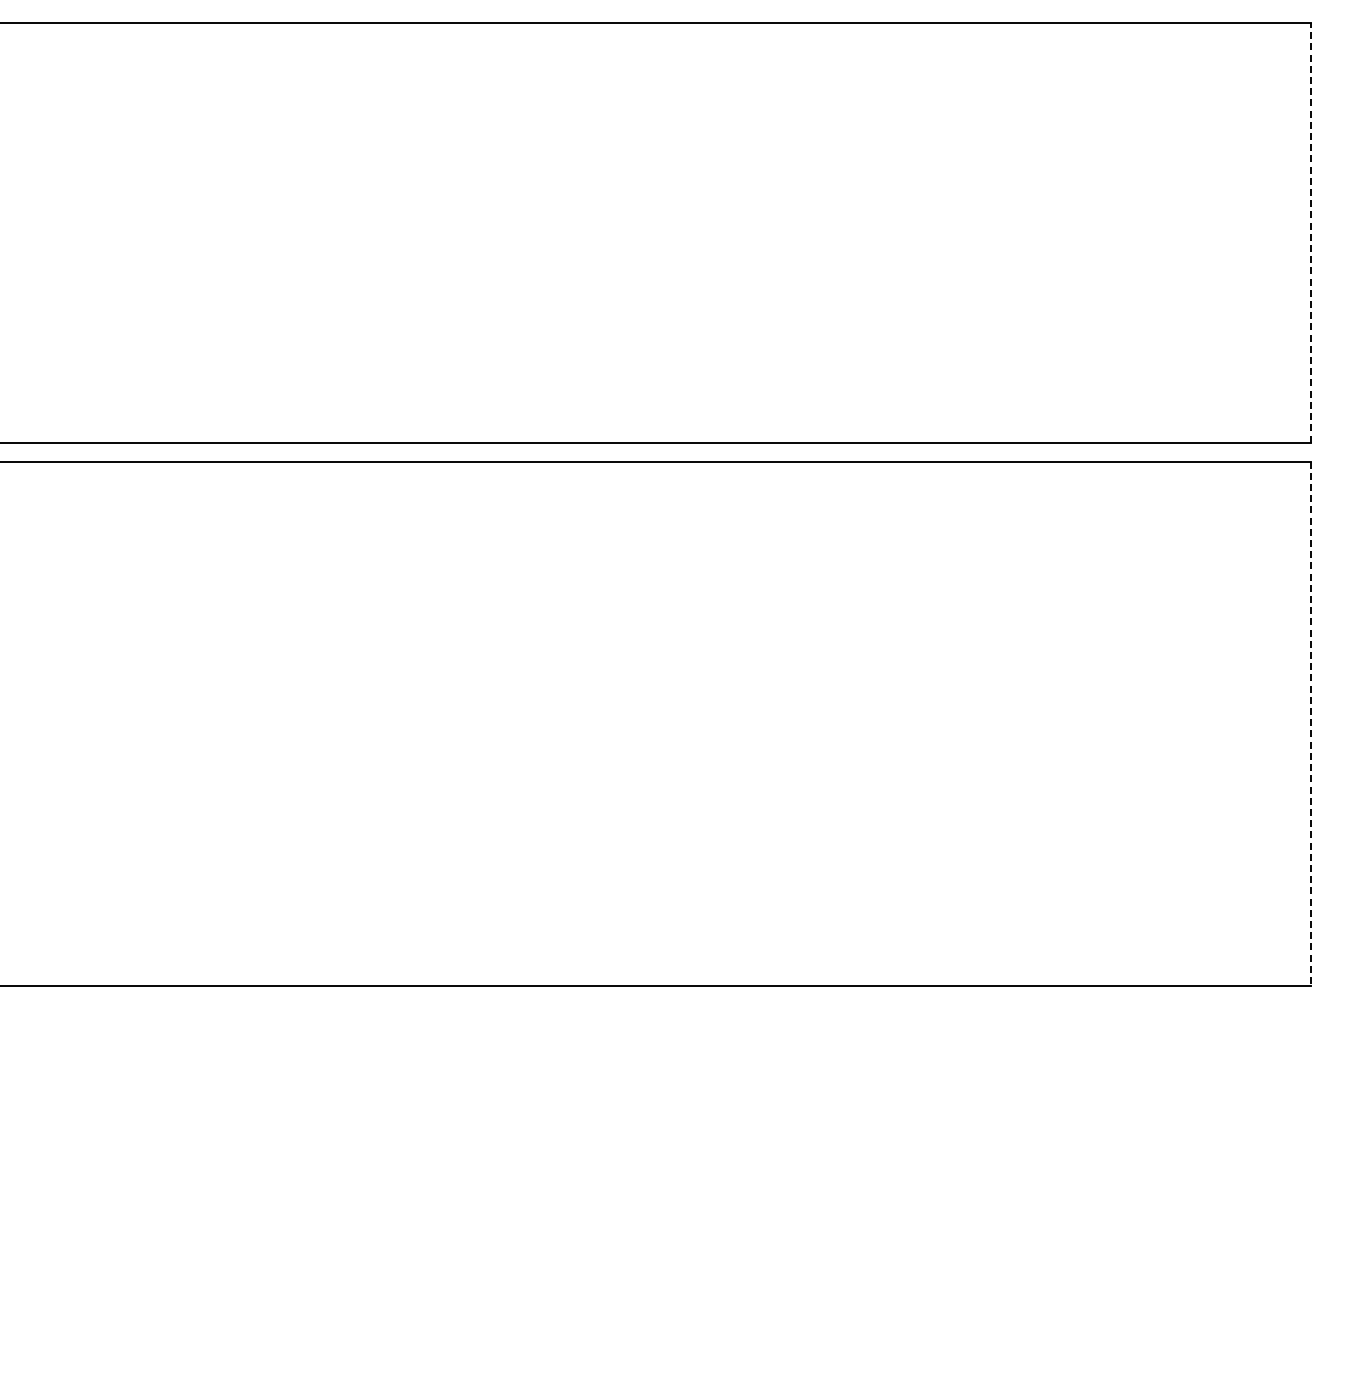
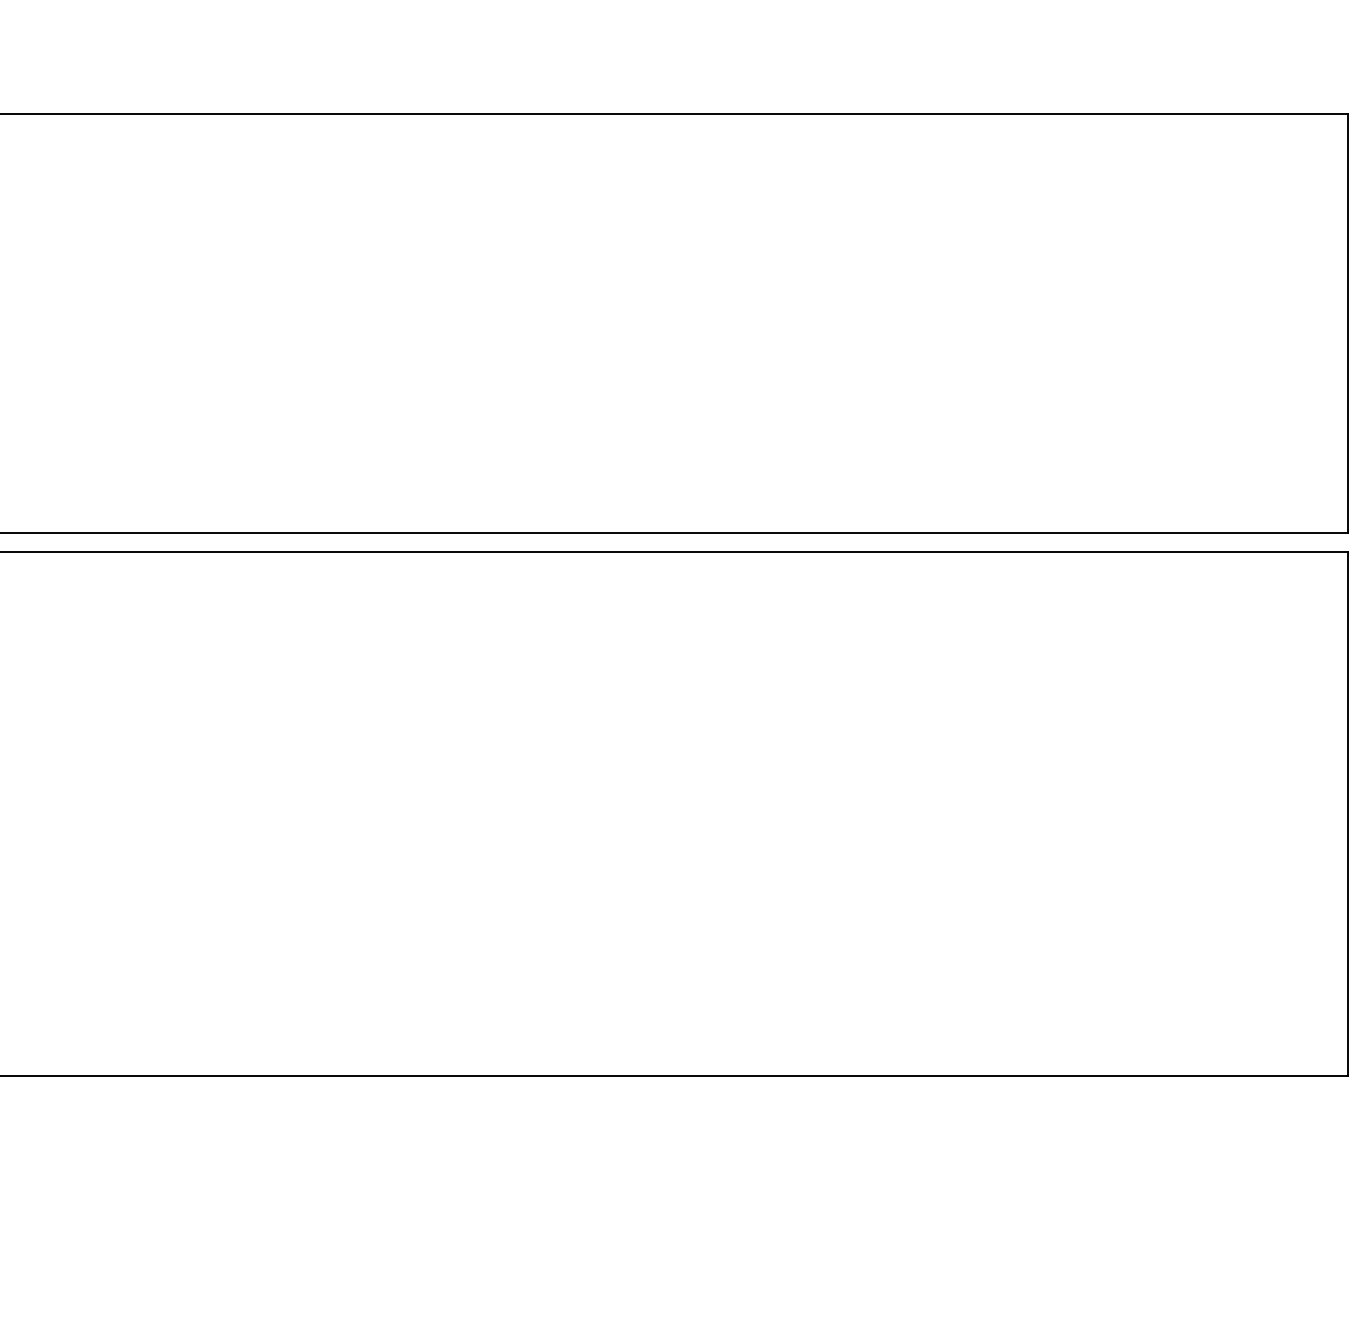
line: (1311, 232) -> (1347, 323), dashed -> solid
line: (1311, 723) -> (1347, 814), dashed -> solid

